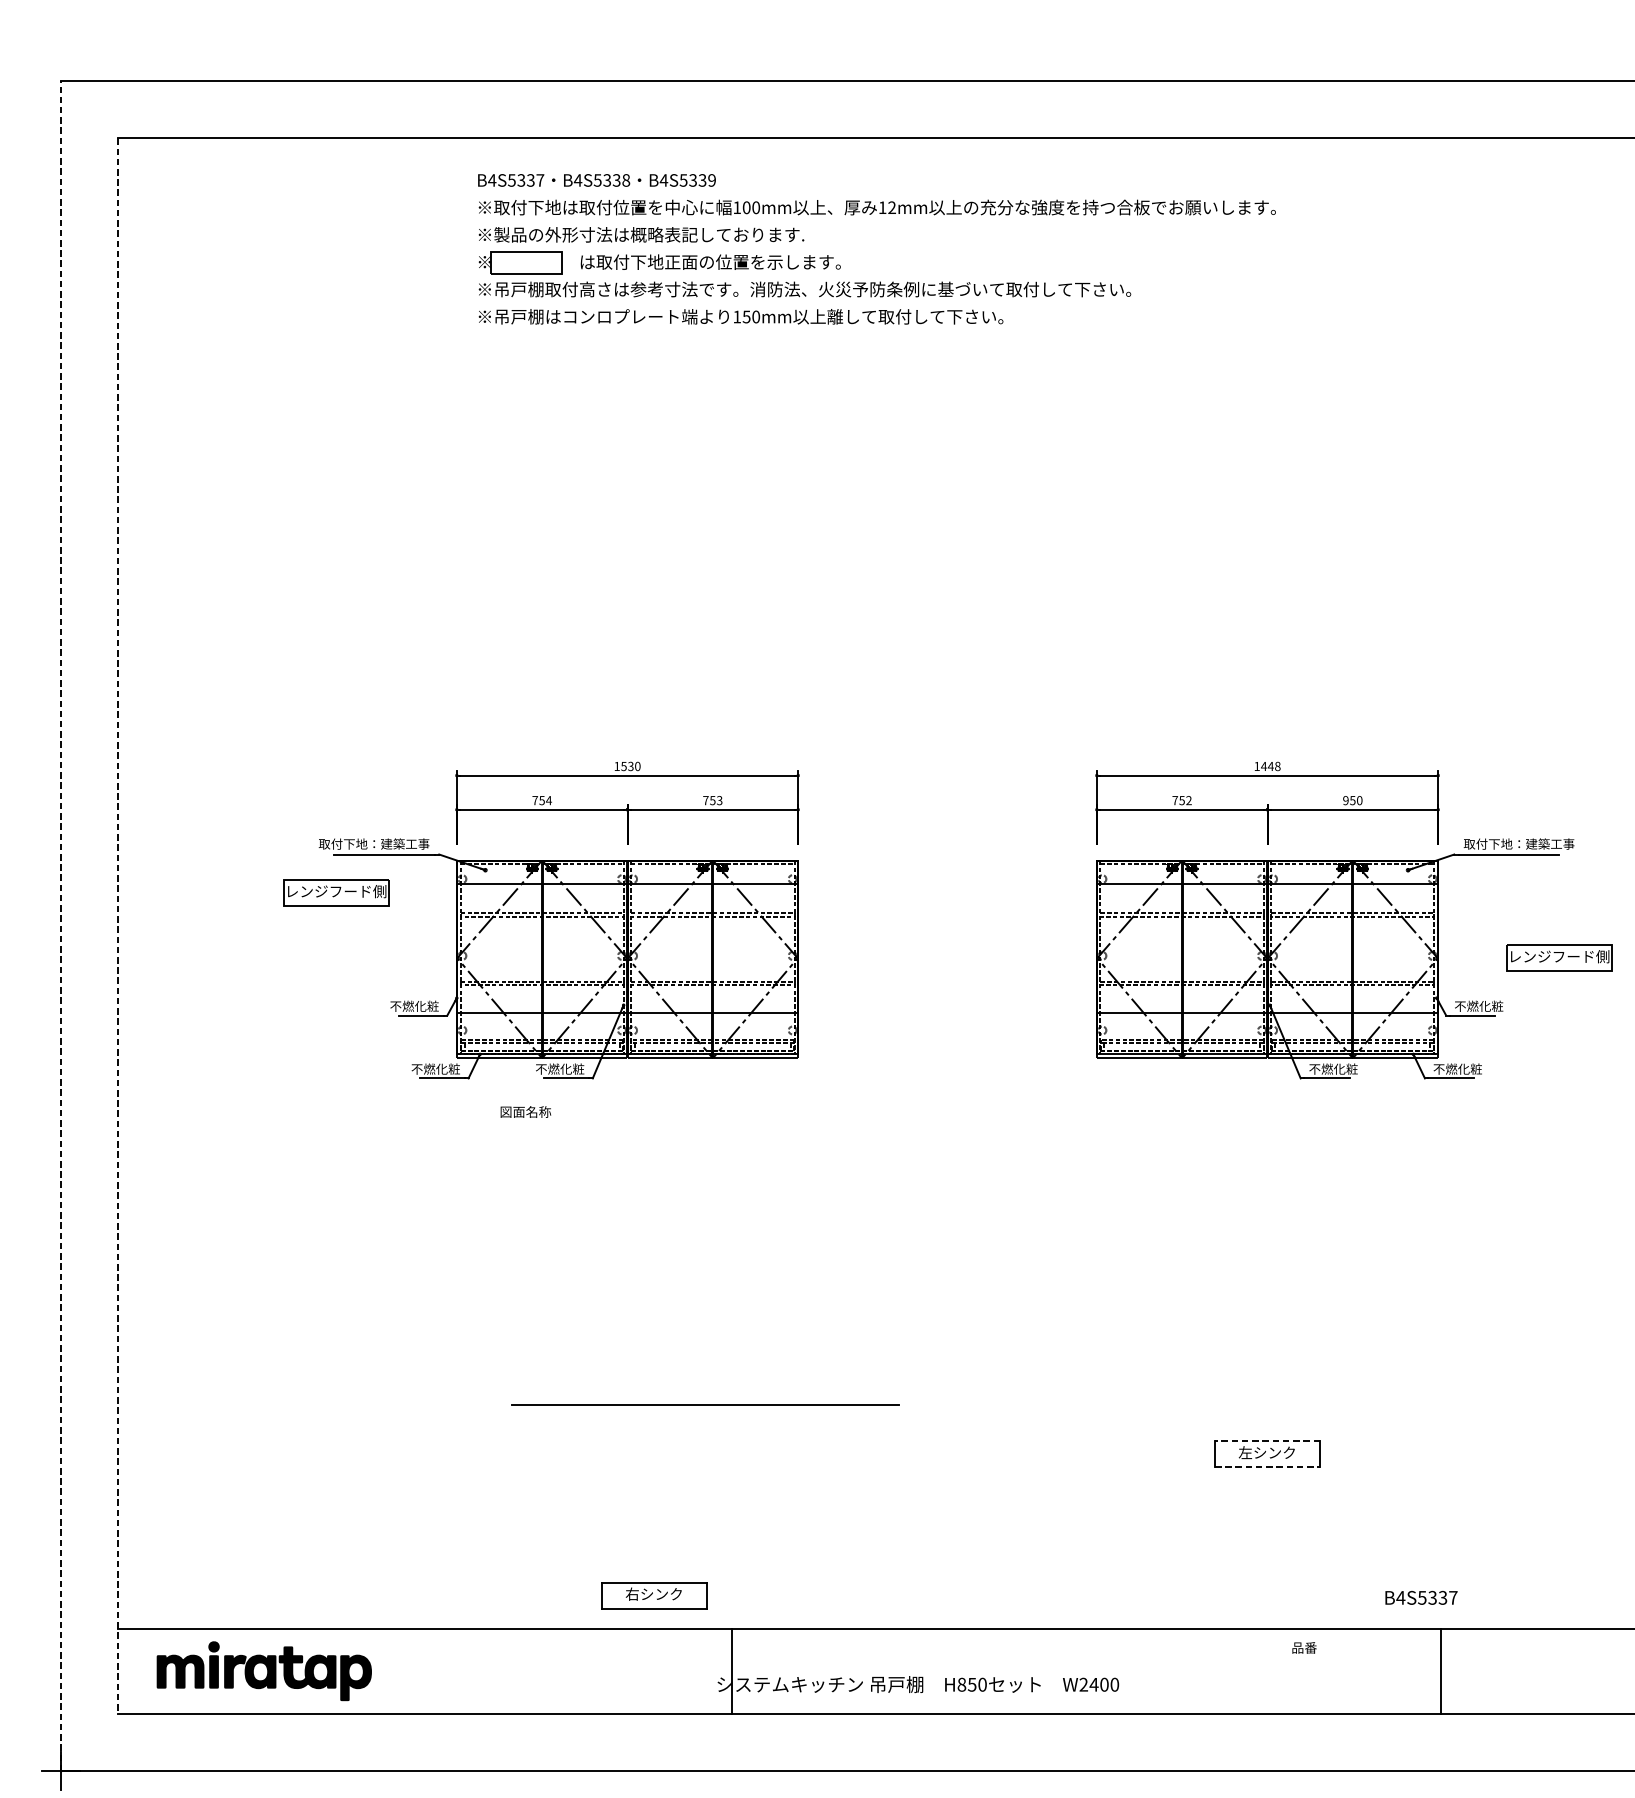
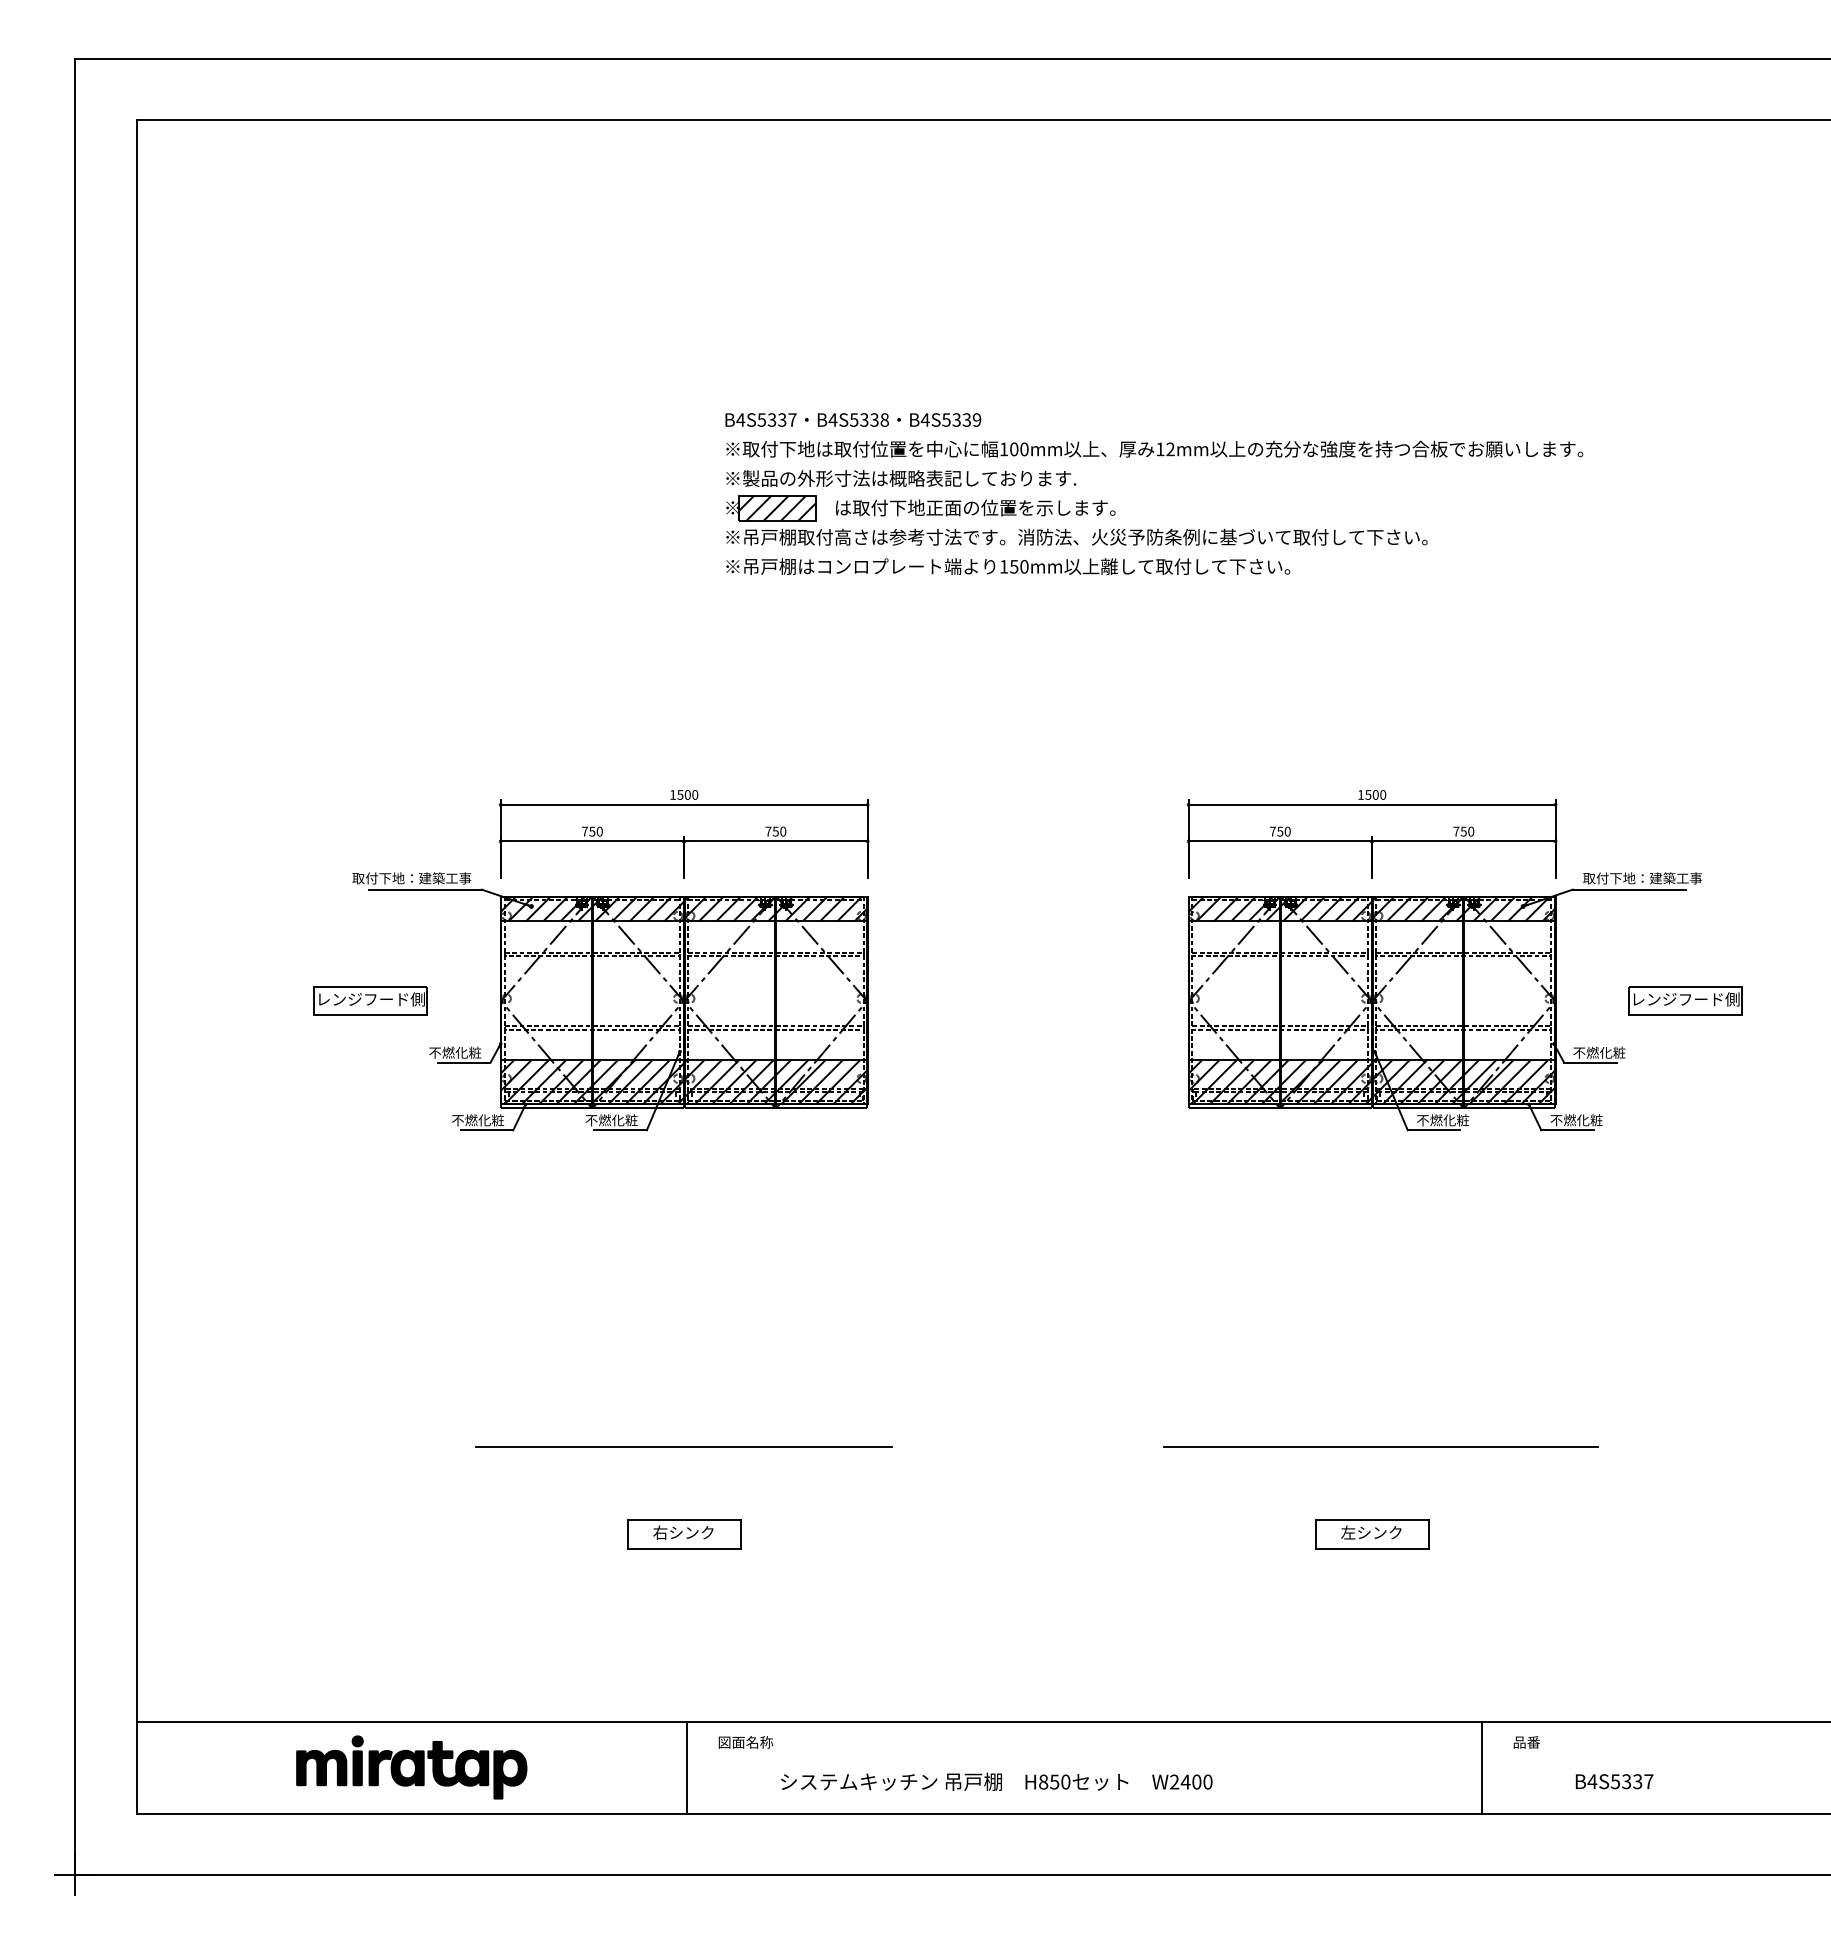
part: (879, 281) -> (1157, 528), moved
text: (630, 766) -> (687, 794), 1530 -> 1500
text: (1270, 766) -> (1375, 794), 1448 -> 1500
text: (548, 800) -> (599, 831), 754 -> 750
text: (719, 800) -> (783, 831), 753 -> 750
text: (1188, 800) -> (1287, 831), 752 -> 750
text: (1346, 800) -> (1456, 831), 950 -> 750
hatch: (626, 872) -> (683, 908), added
hatch: (1266, 872) -> (1371, 908), added
part: (335, 892) -> (370, 1000), moved
line: (61, 926) -> (75, 966), dashed -> solid
line: (118, 926) -> (136, 967), dashed -> solid
hatch: (626, 1033) -> (683, 1082), added
hatch: (1266, 1033) -> (1371, 1082), added
text: (525, 1112) -> (745, 1742), moved
line: (1276, 1372) -> (1381, 1446), added
line: (705, 1404) -> (683, 1446), moved
line: (1266, 1441) -> (1371, 1520), dashed -> solid
line: (1267, 1467) -> (1372, 1548), dashed -> solid
part: (654, 1595) -> (684, 1534), moved
text: (1421, 1597) -> (1614, 1781), moved
text: (1304, 1647) -> (1526, 1742), moved
part: (264, 1671) -> (411, 1767), moved
line: (732, 1671) -> (687, 1767), moved
line: (1440, 1671) -> (1482, 1767), moved

